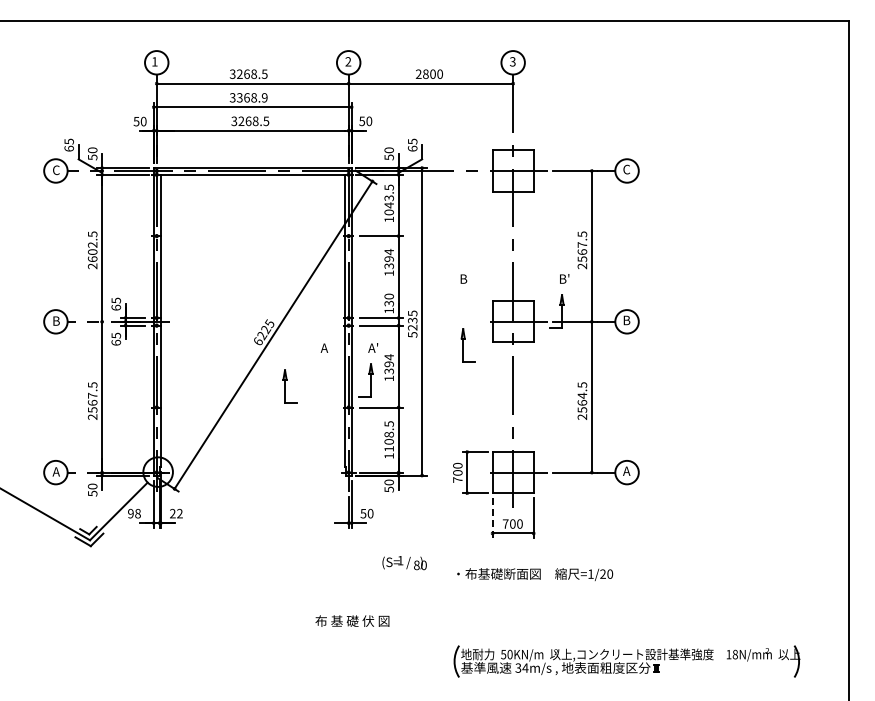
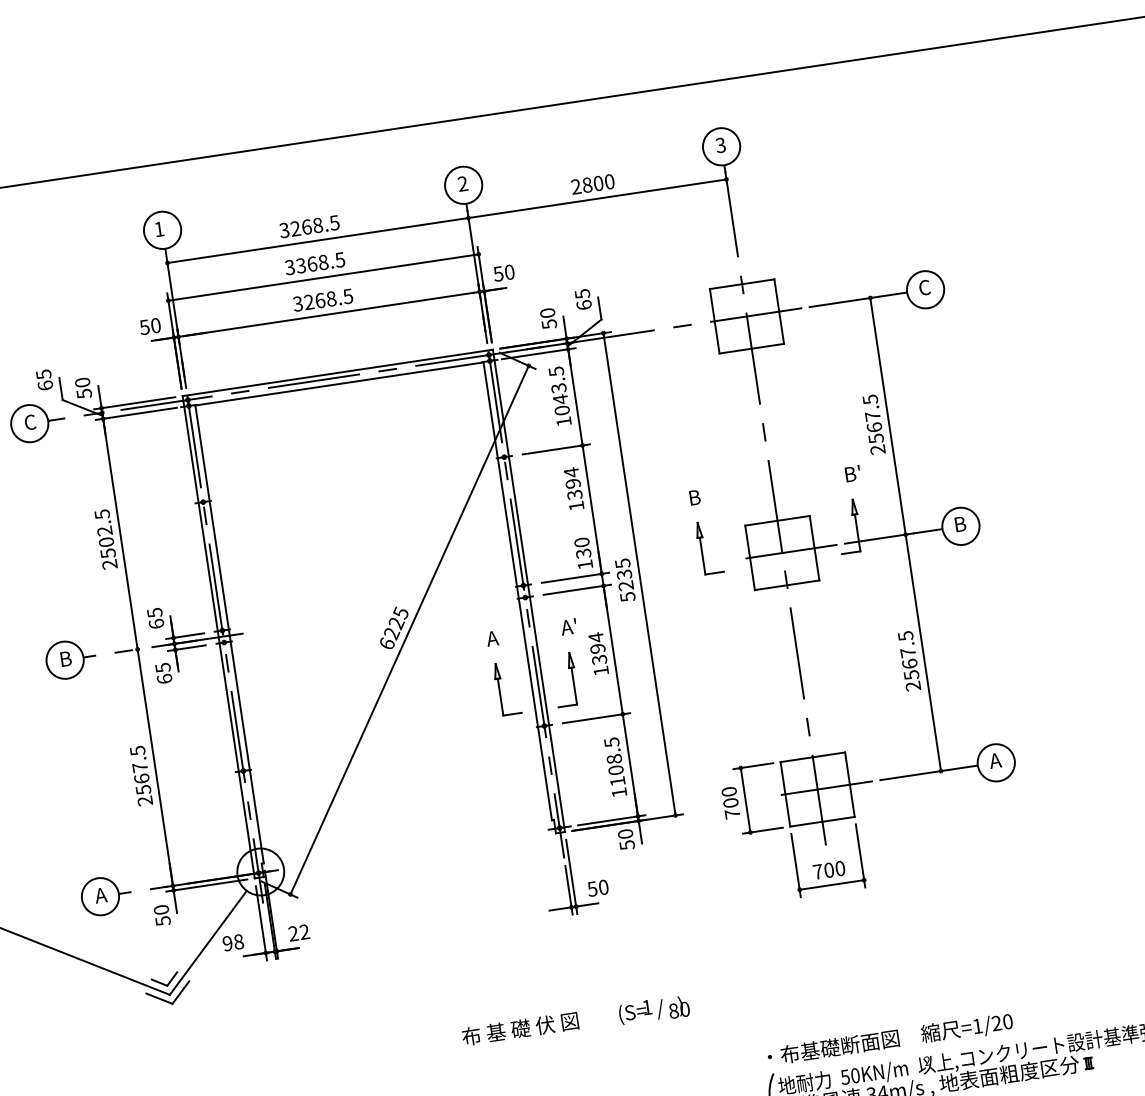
text: (264, 97) -> (339, 259), 3368.9 -> 3368.5
text: (92, 259) -> (107, 553), 2602.5 -> 2502.5
part: (467, 345) -> (708, 547), moved
part: (289, 386) -> (506, 688), moved
text: (582, 395) -> (908, 652), 2564.5 -> 2567.5
line: (492, 518) -> (795, 866), dashed -> solid
text: (404, 563) -> (654, 1011), moved
text: (535, 574) -> (890, 1039), moved
text: (352, 620) -> (520, 1027), moved

